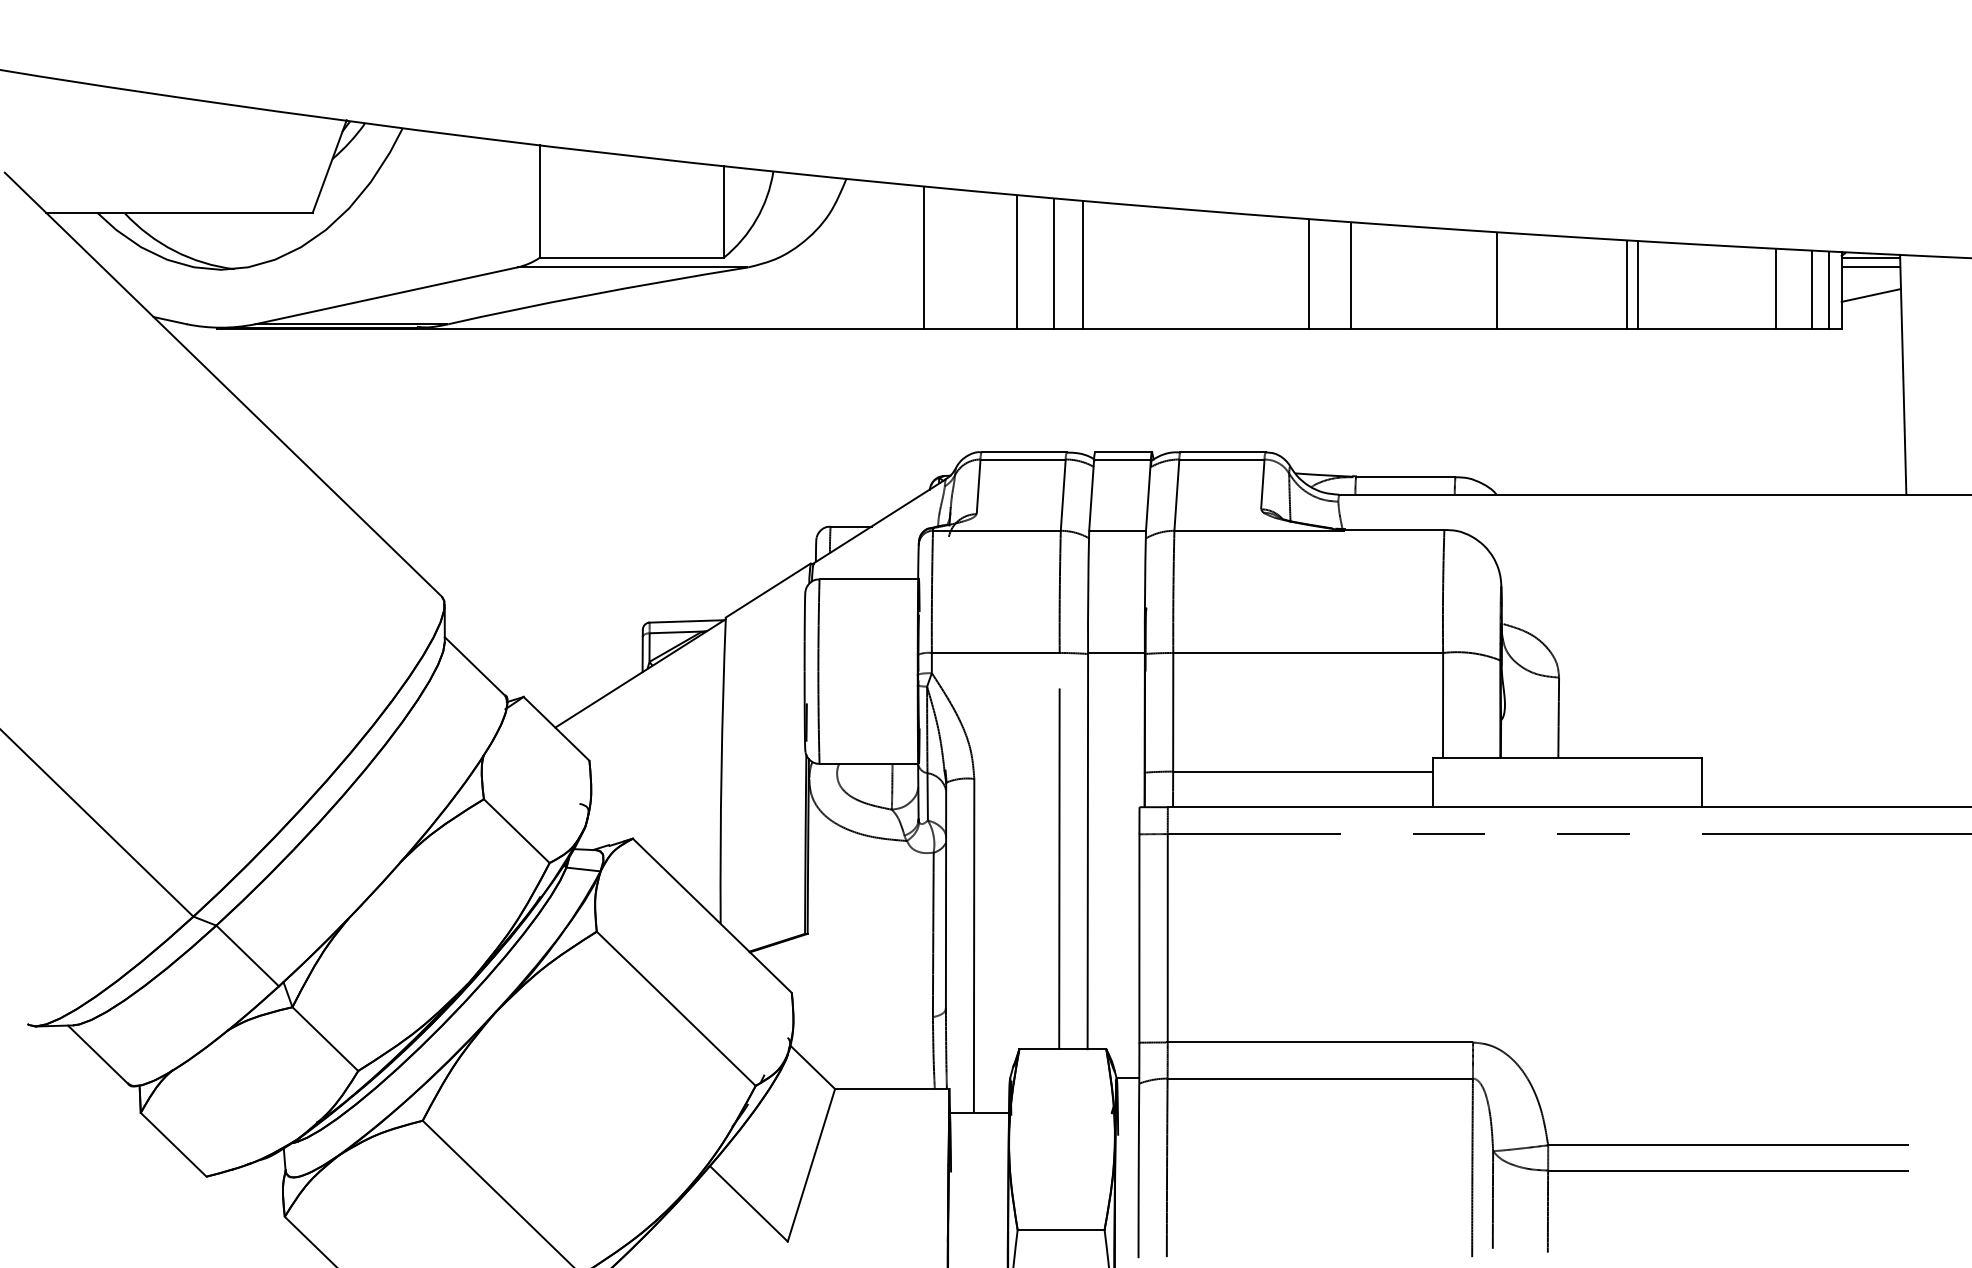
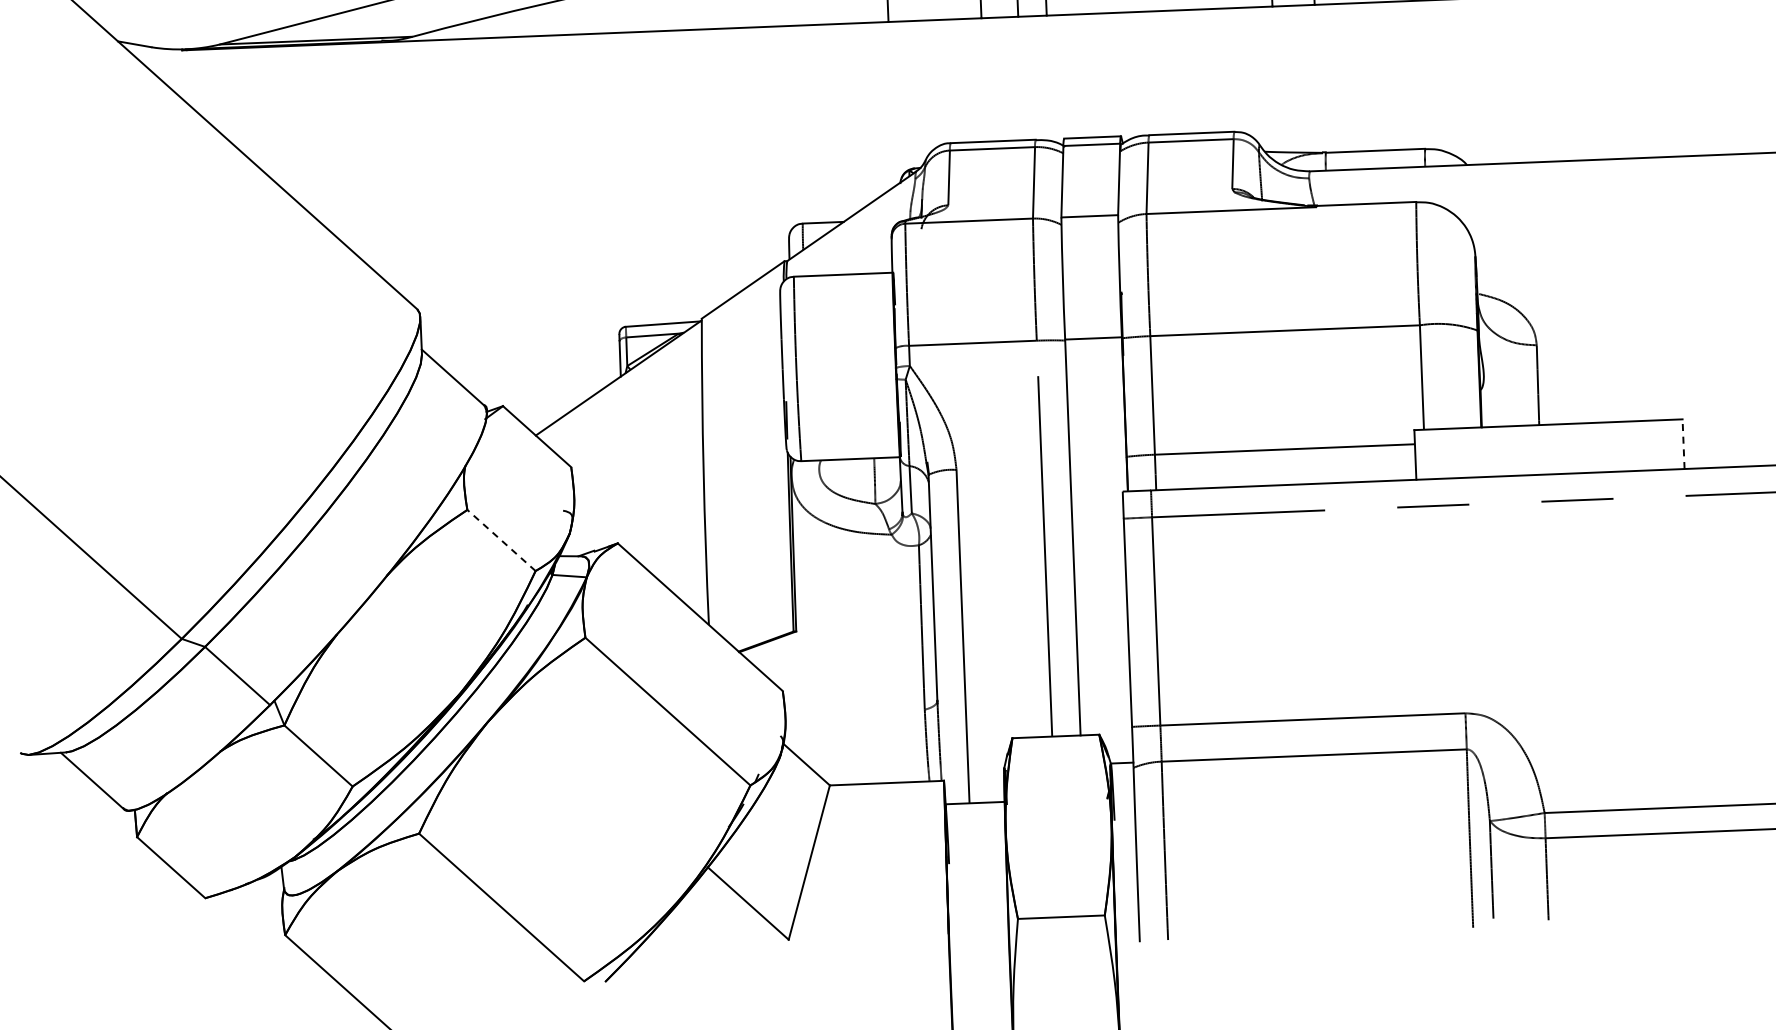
line: (1701, 782) -> (1683, 444), solid -> dashed
line: (516, 831) -> (501, 540), solid -> dashed

